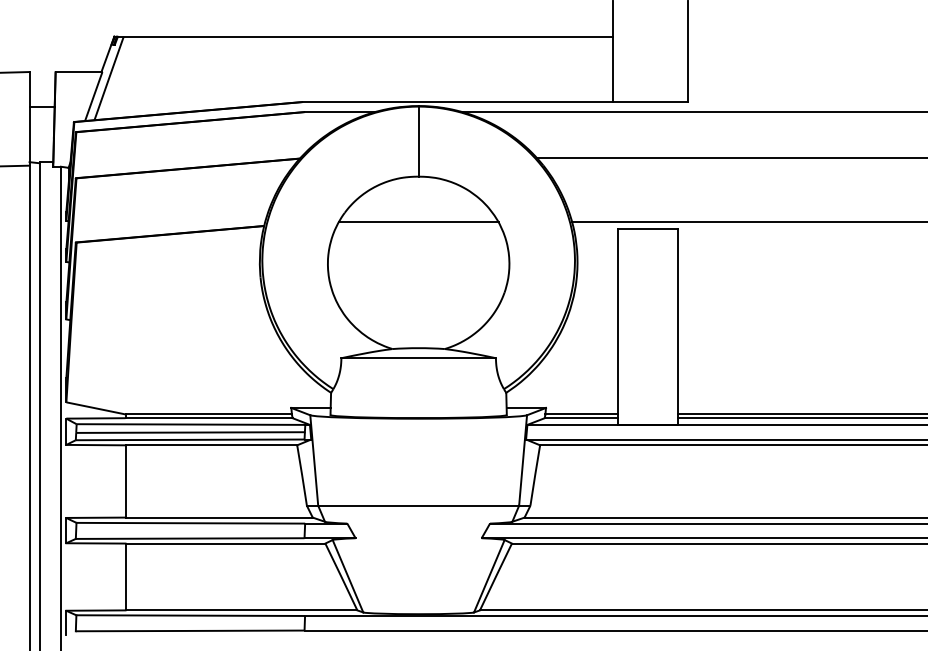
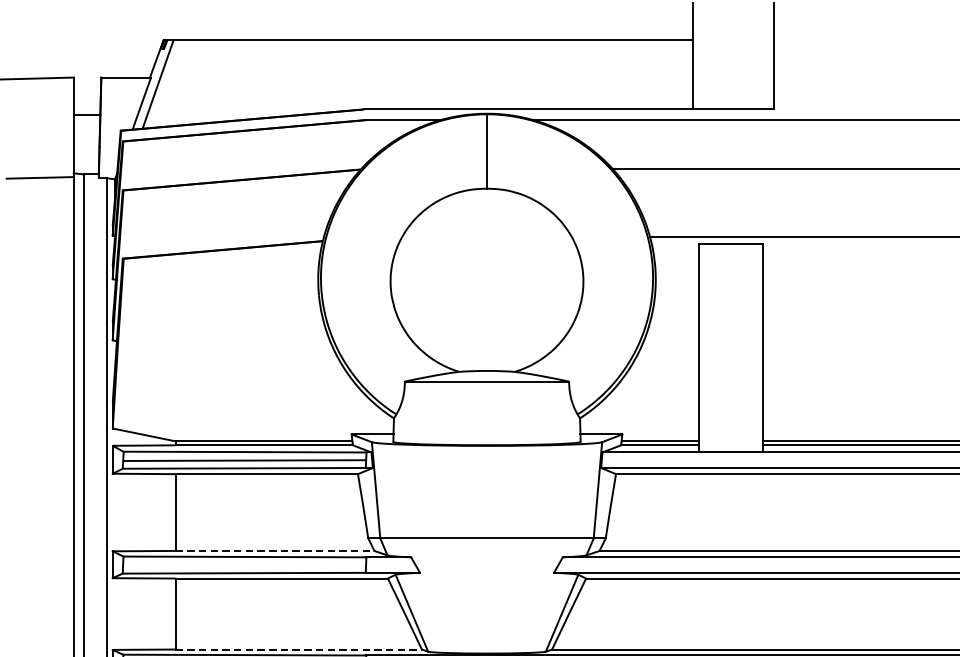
line: (418, 222) -> (486, 237), removed
line: (219, 517) -> (275, 550), solid -> dashed
line: (241, 610) -> (298, 649), solid -> dashed

